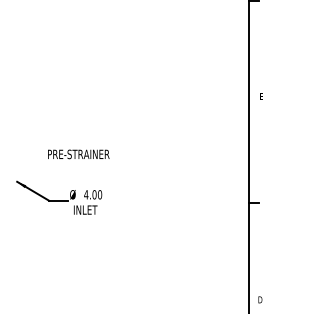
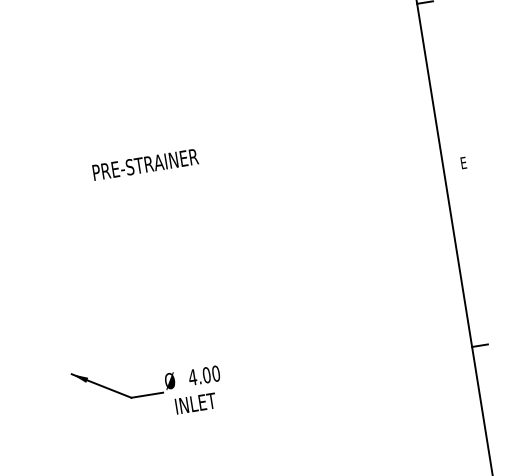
text: (78, 154) -> (145, 164), moved

